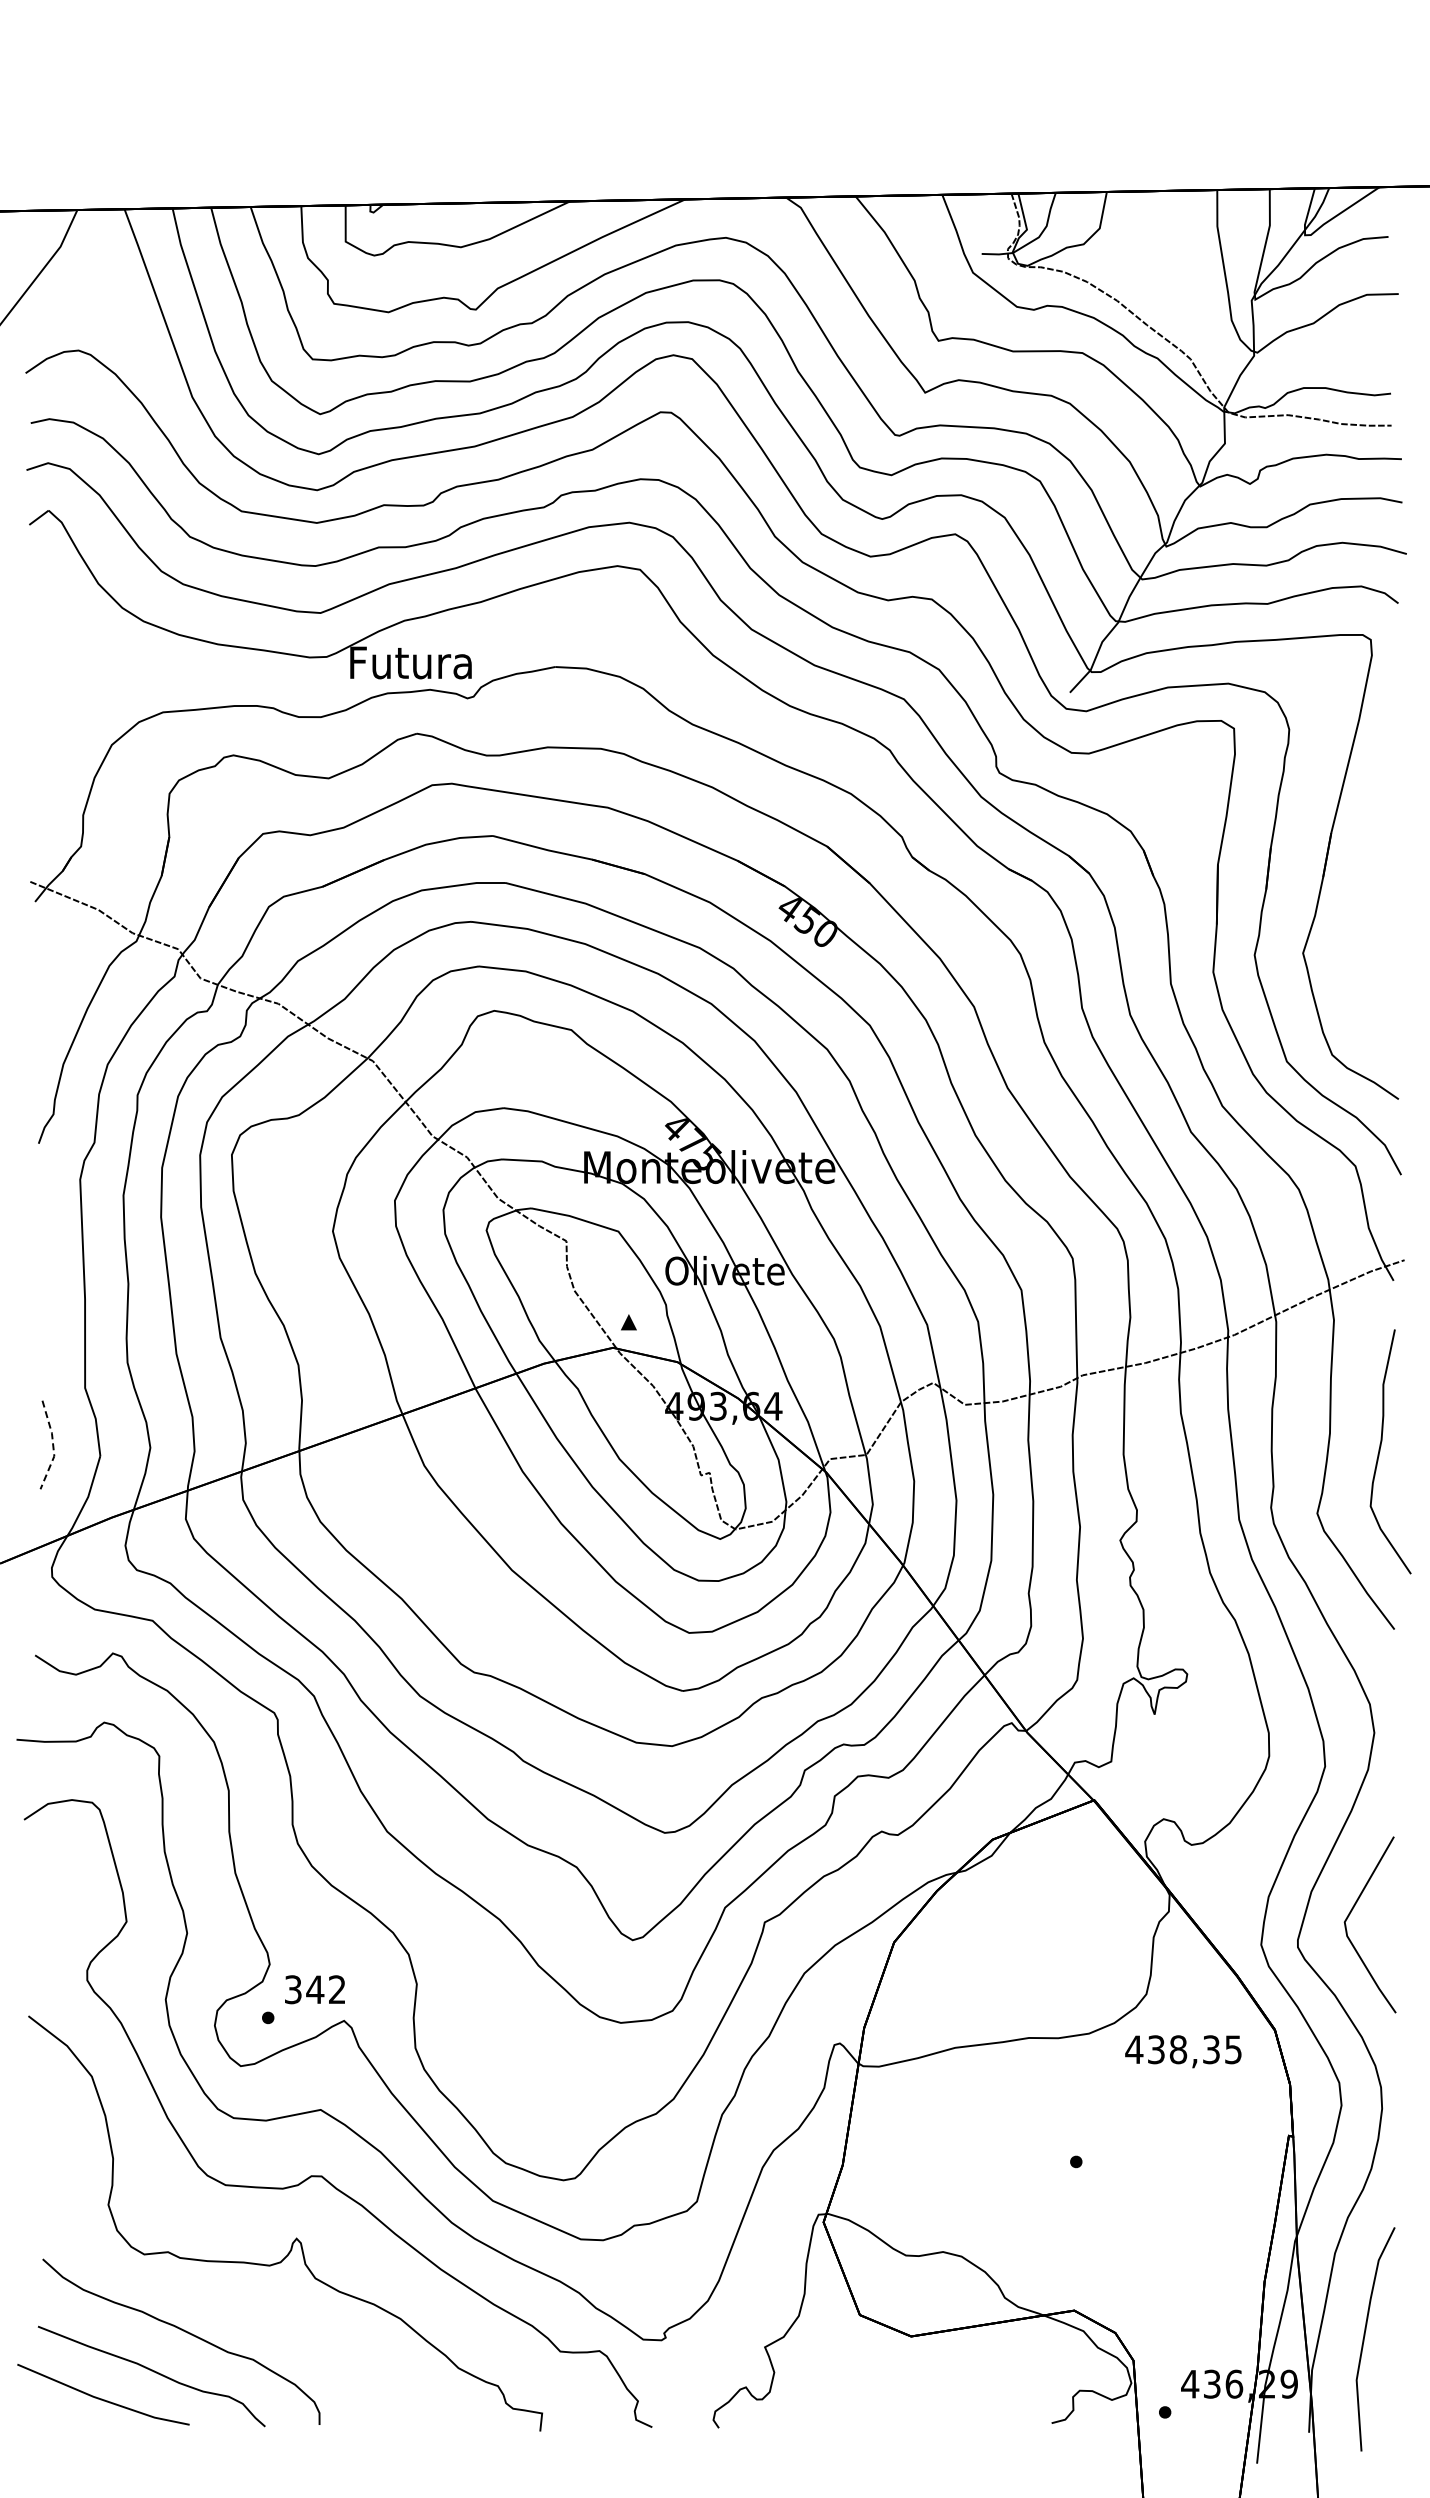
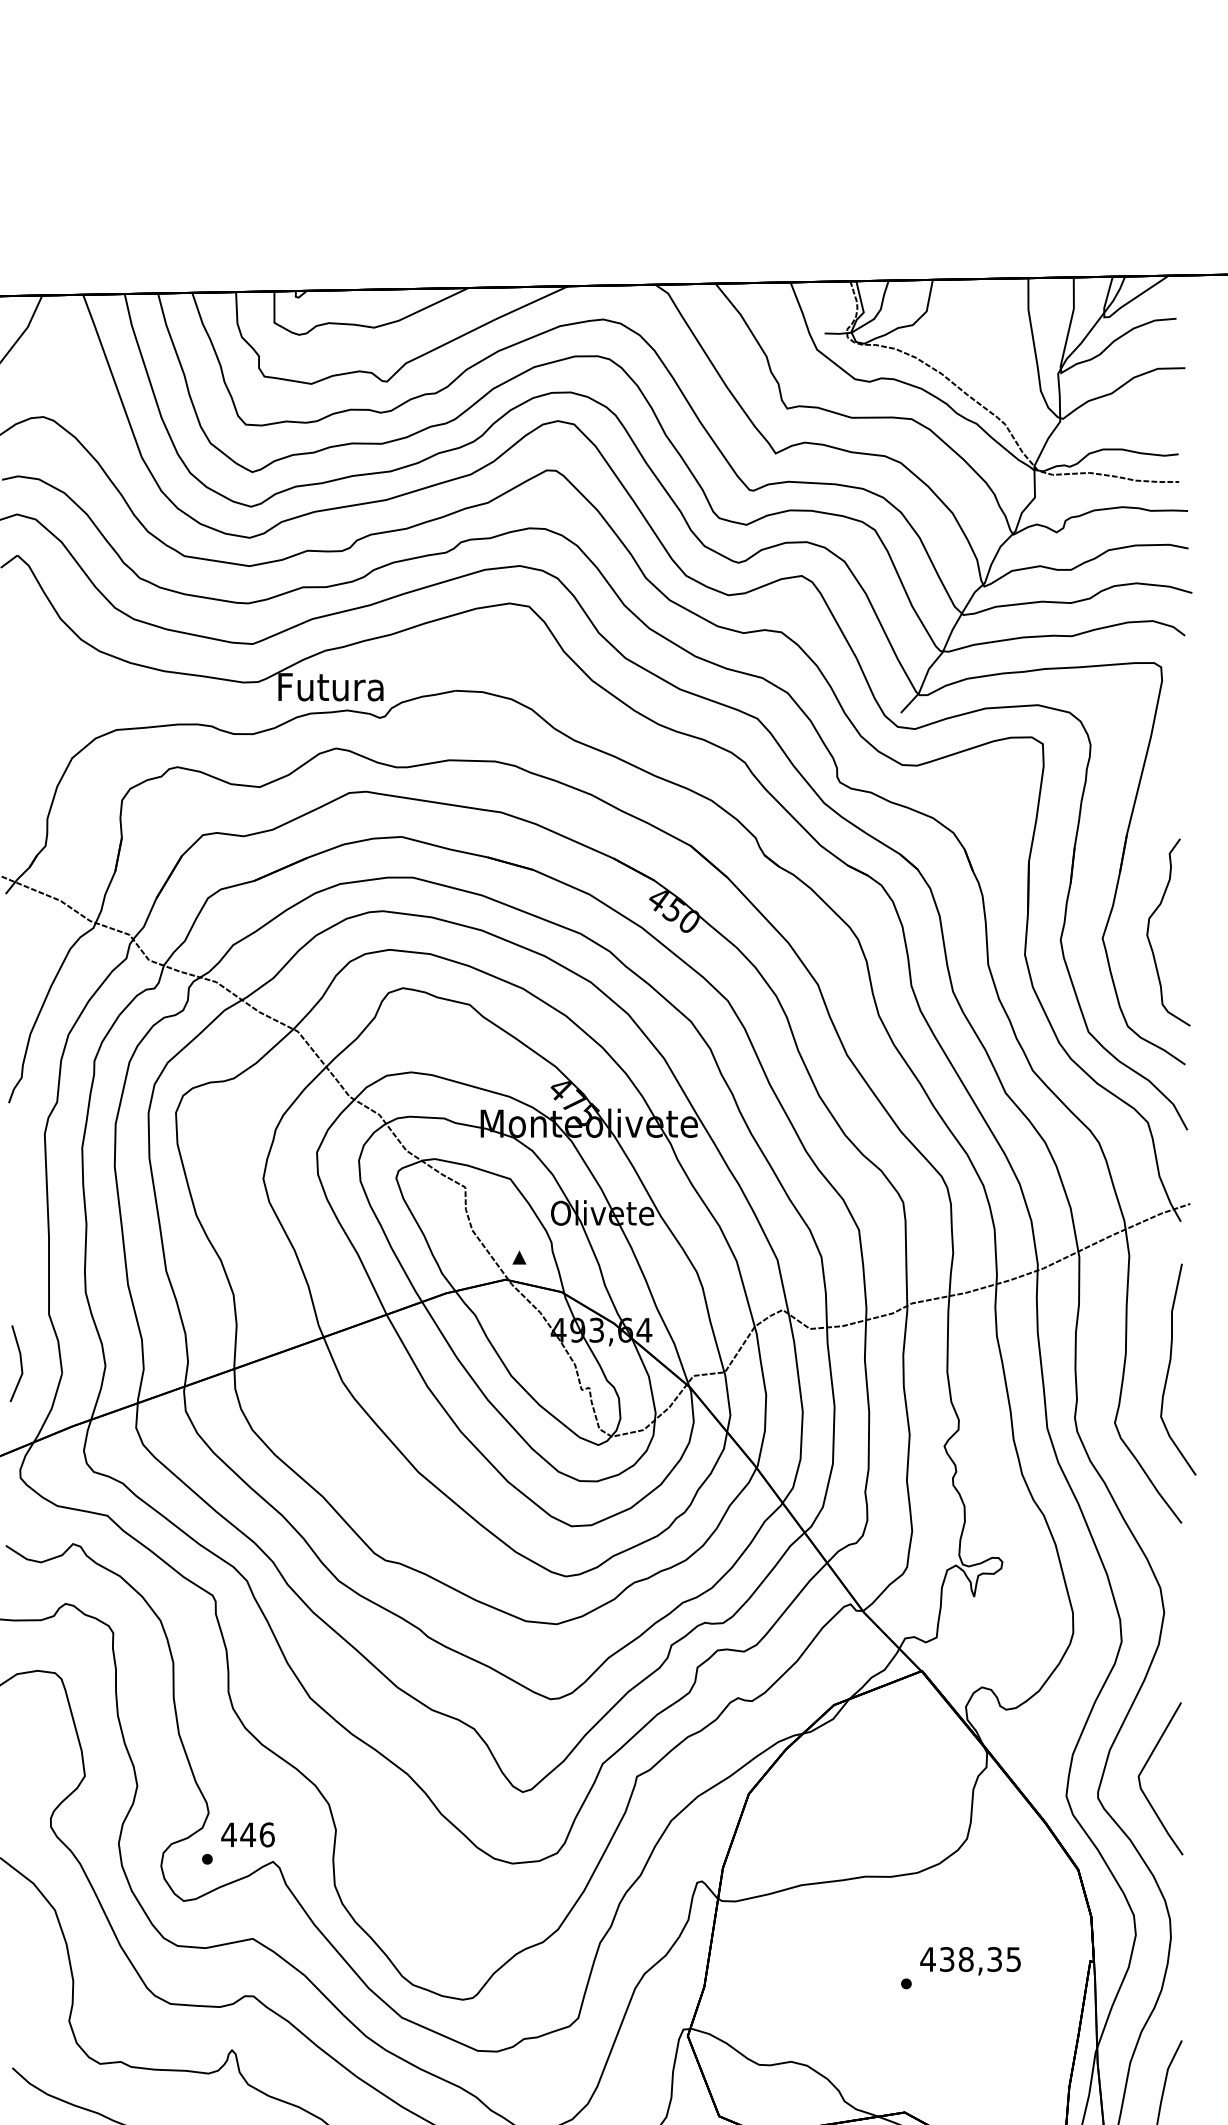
curve: (1356, 945) -> (1148, 931), added
line: (53, 1445) -> (21, 1364), dashed -> solid
text: (315, 1989) -> (248, 1834), 342 -> 446
text: (1183, 2051) -> (970, 1961), moved

